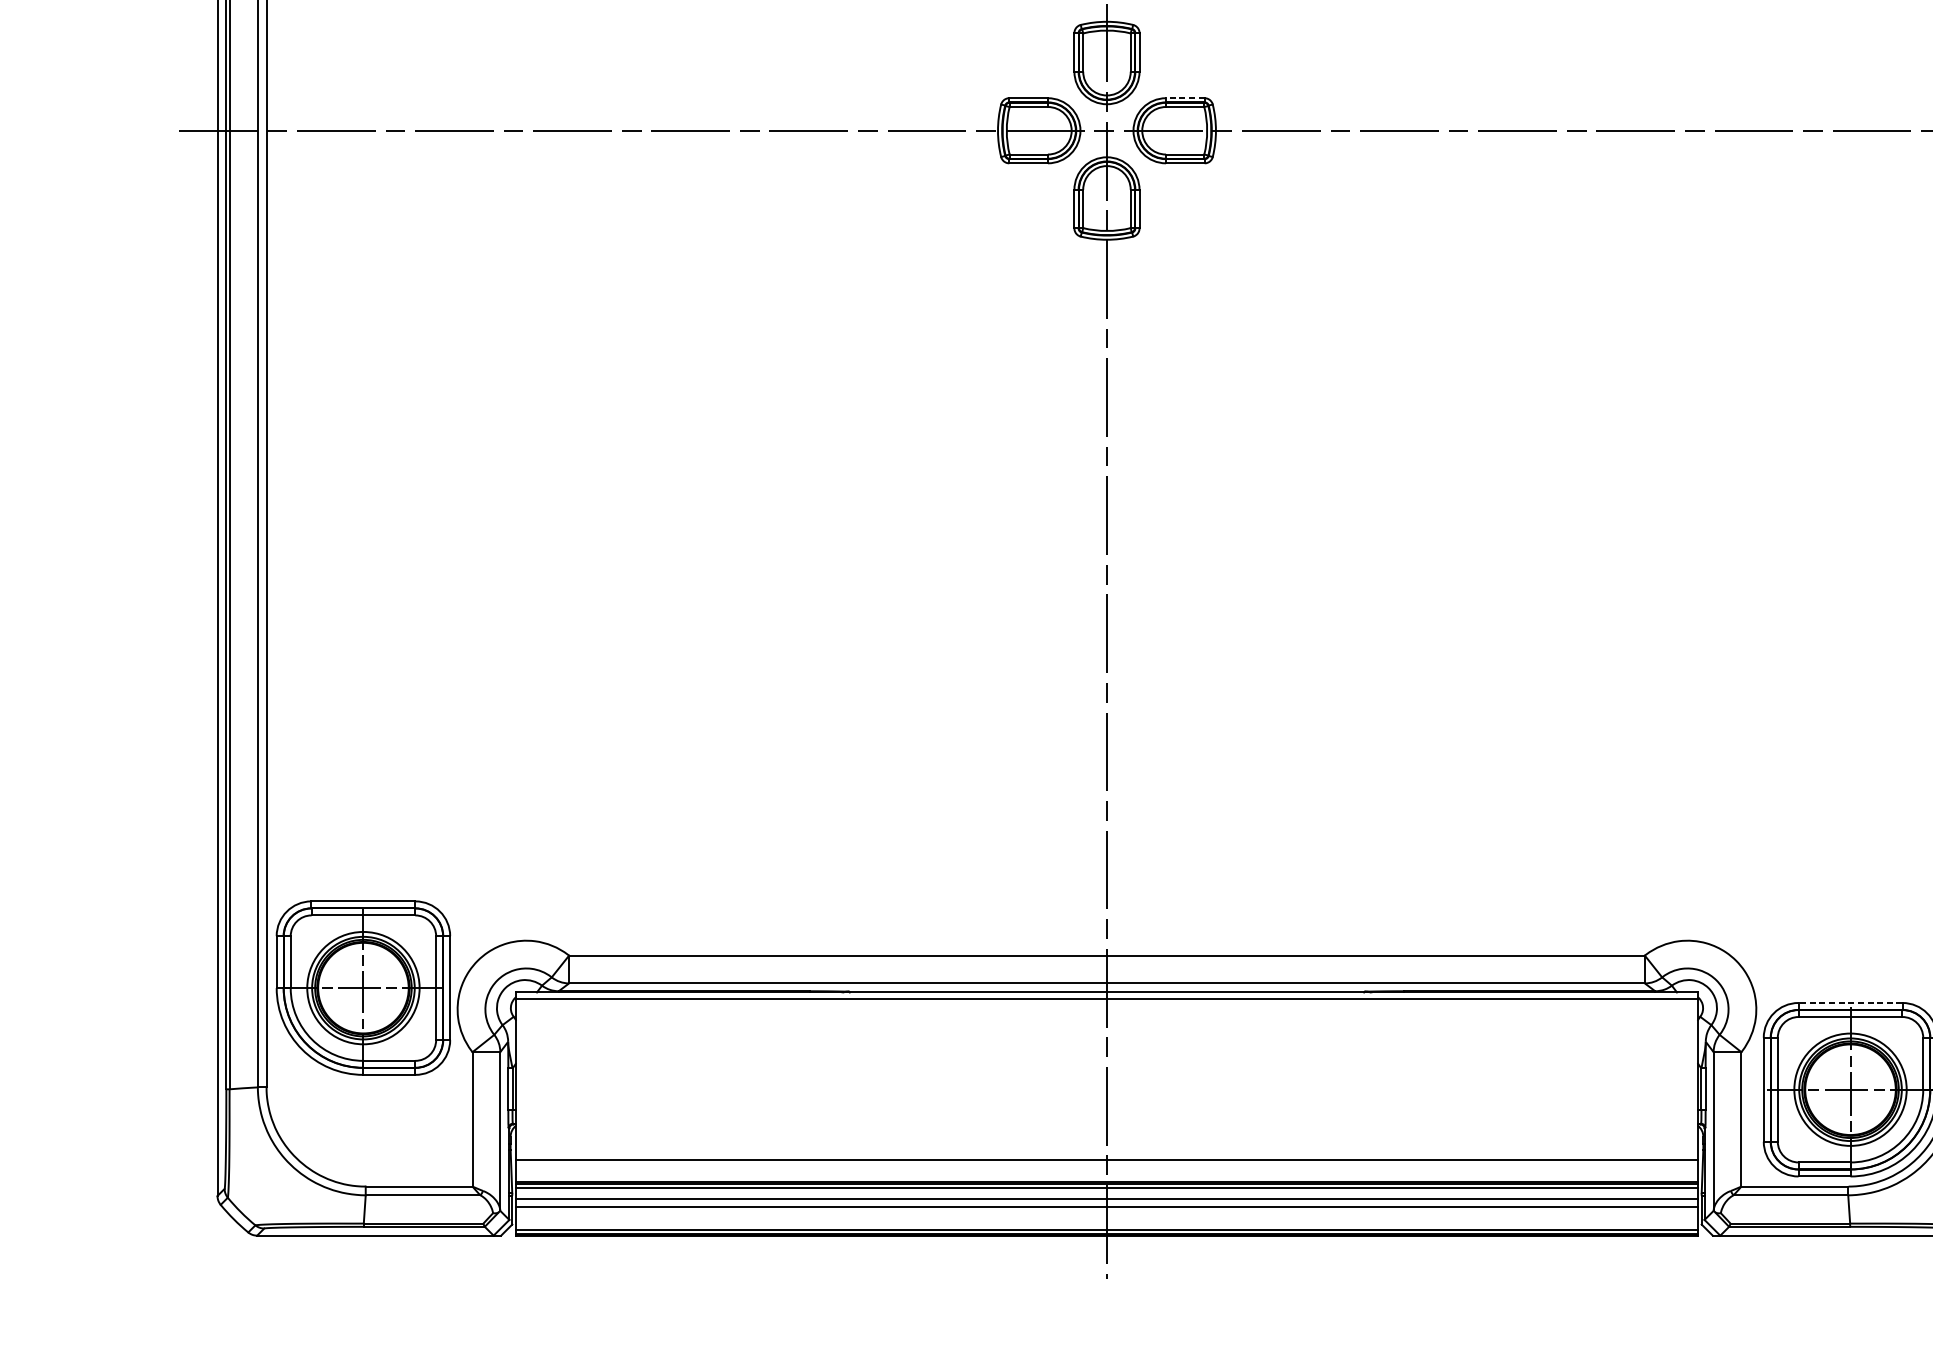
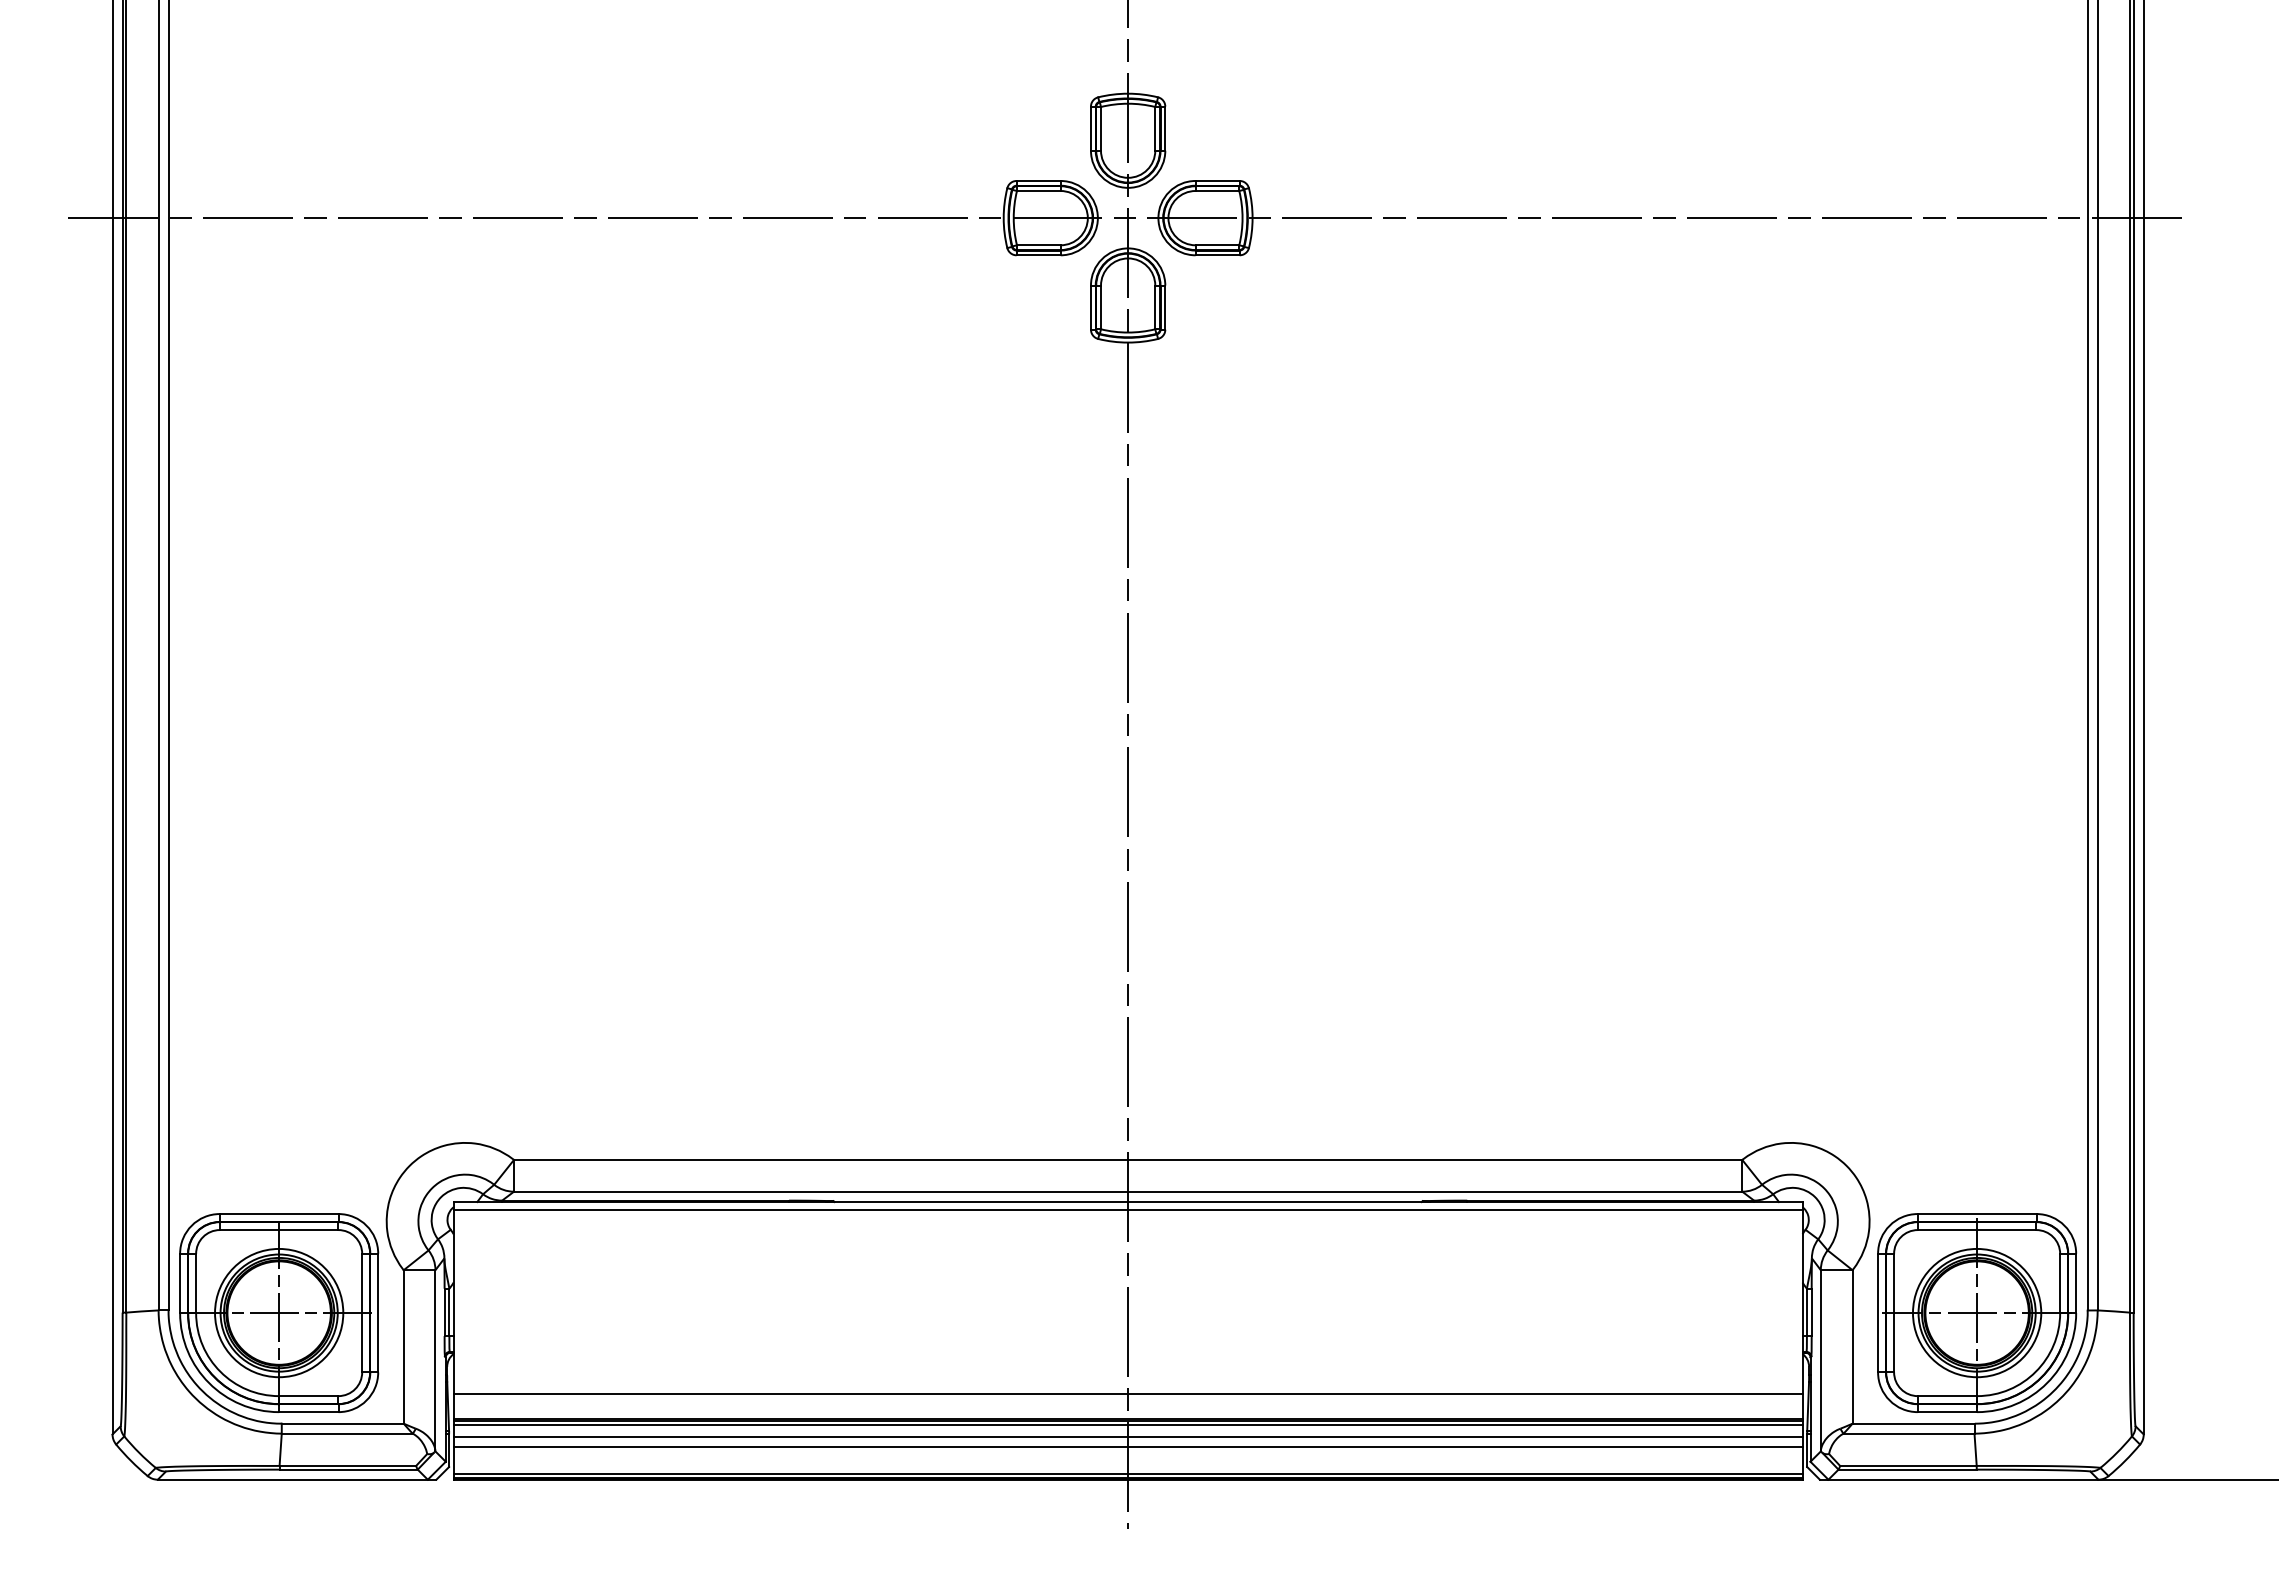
line: (1185, 97) -> (1217, 180), dashed -> solid
part: (363, 987) -> (279, 1312), moved
line: (1849, 1003) -> (1976, 1214), dashed -> solid

